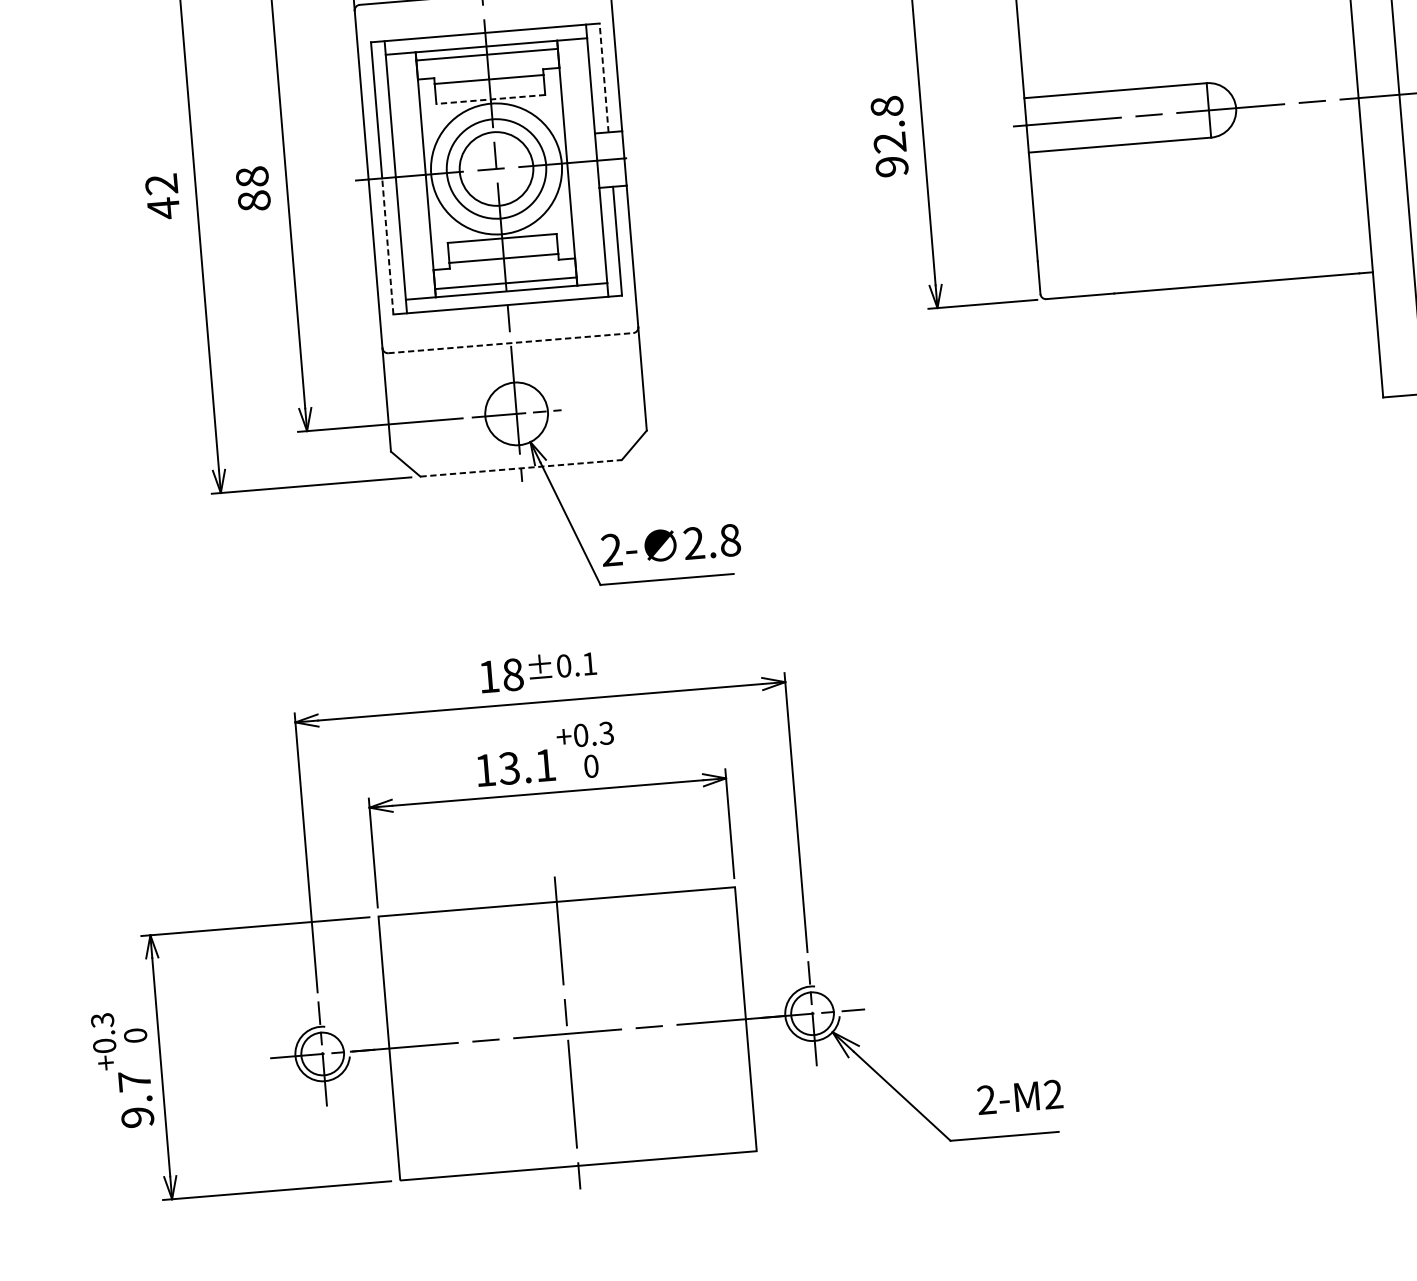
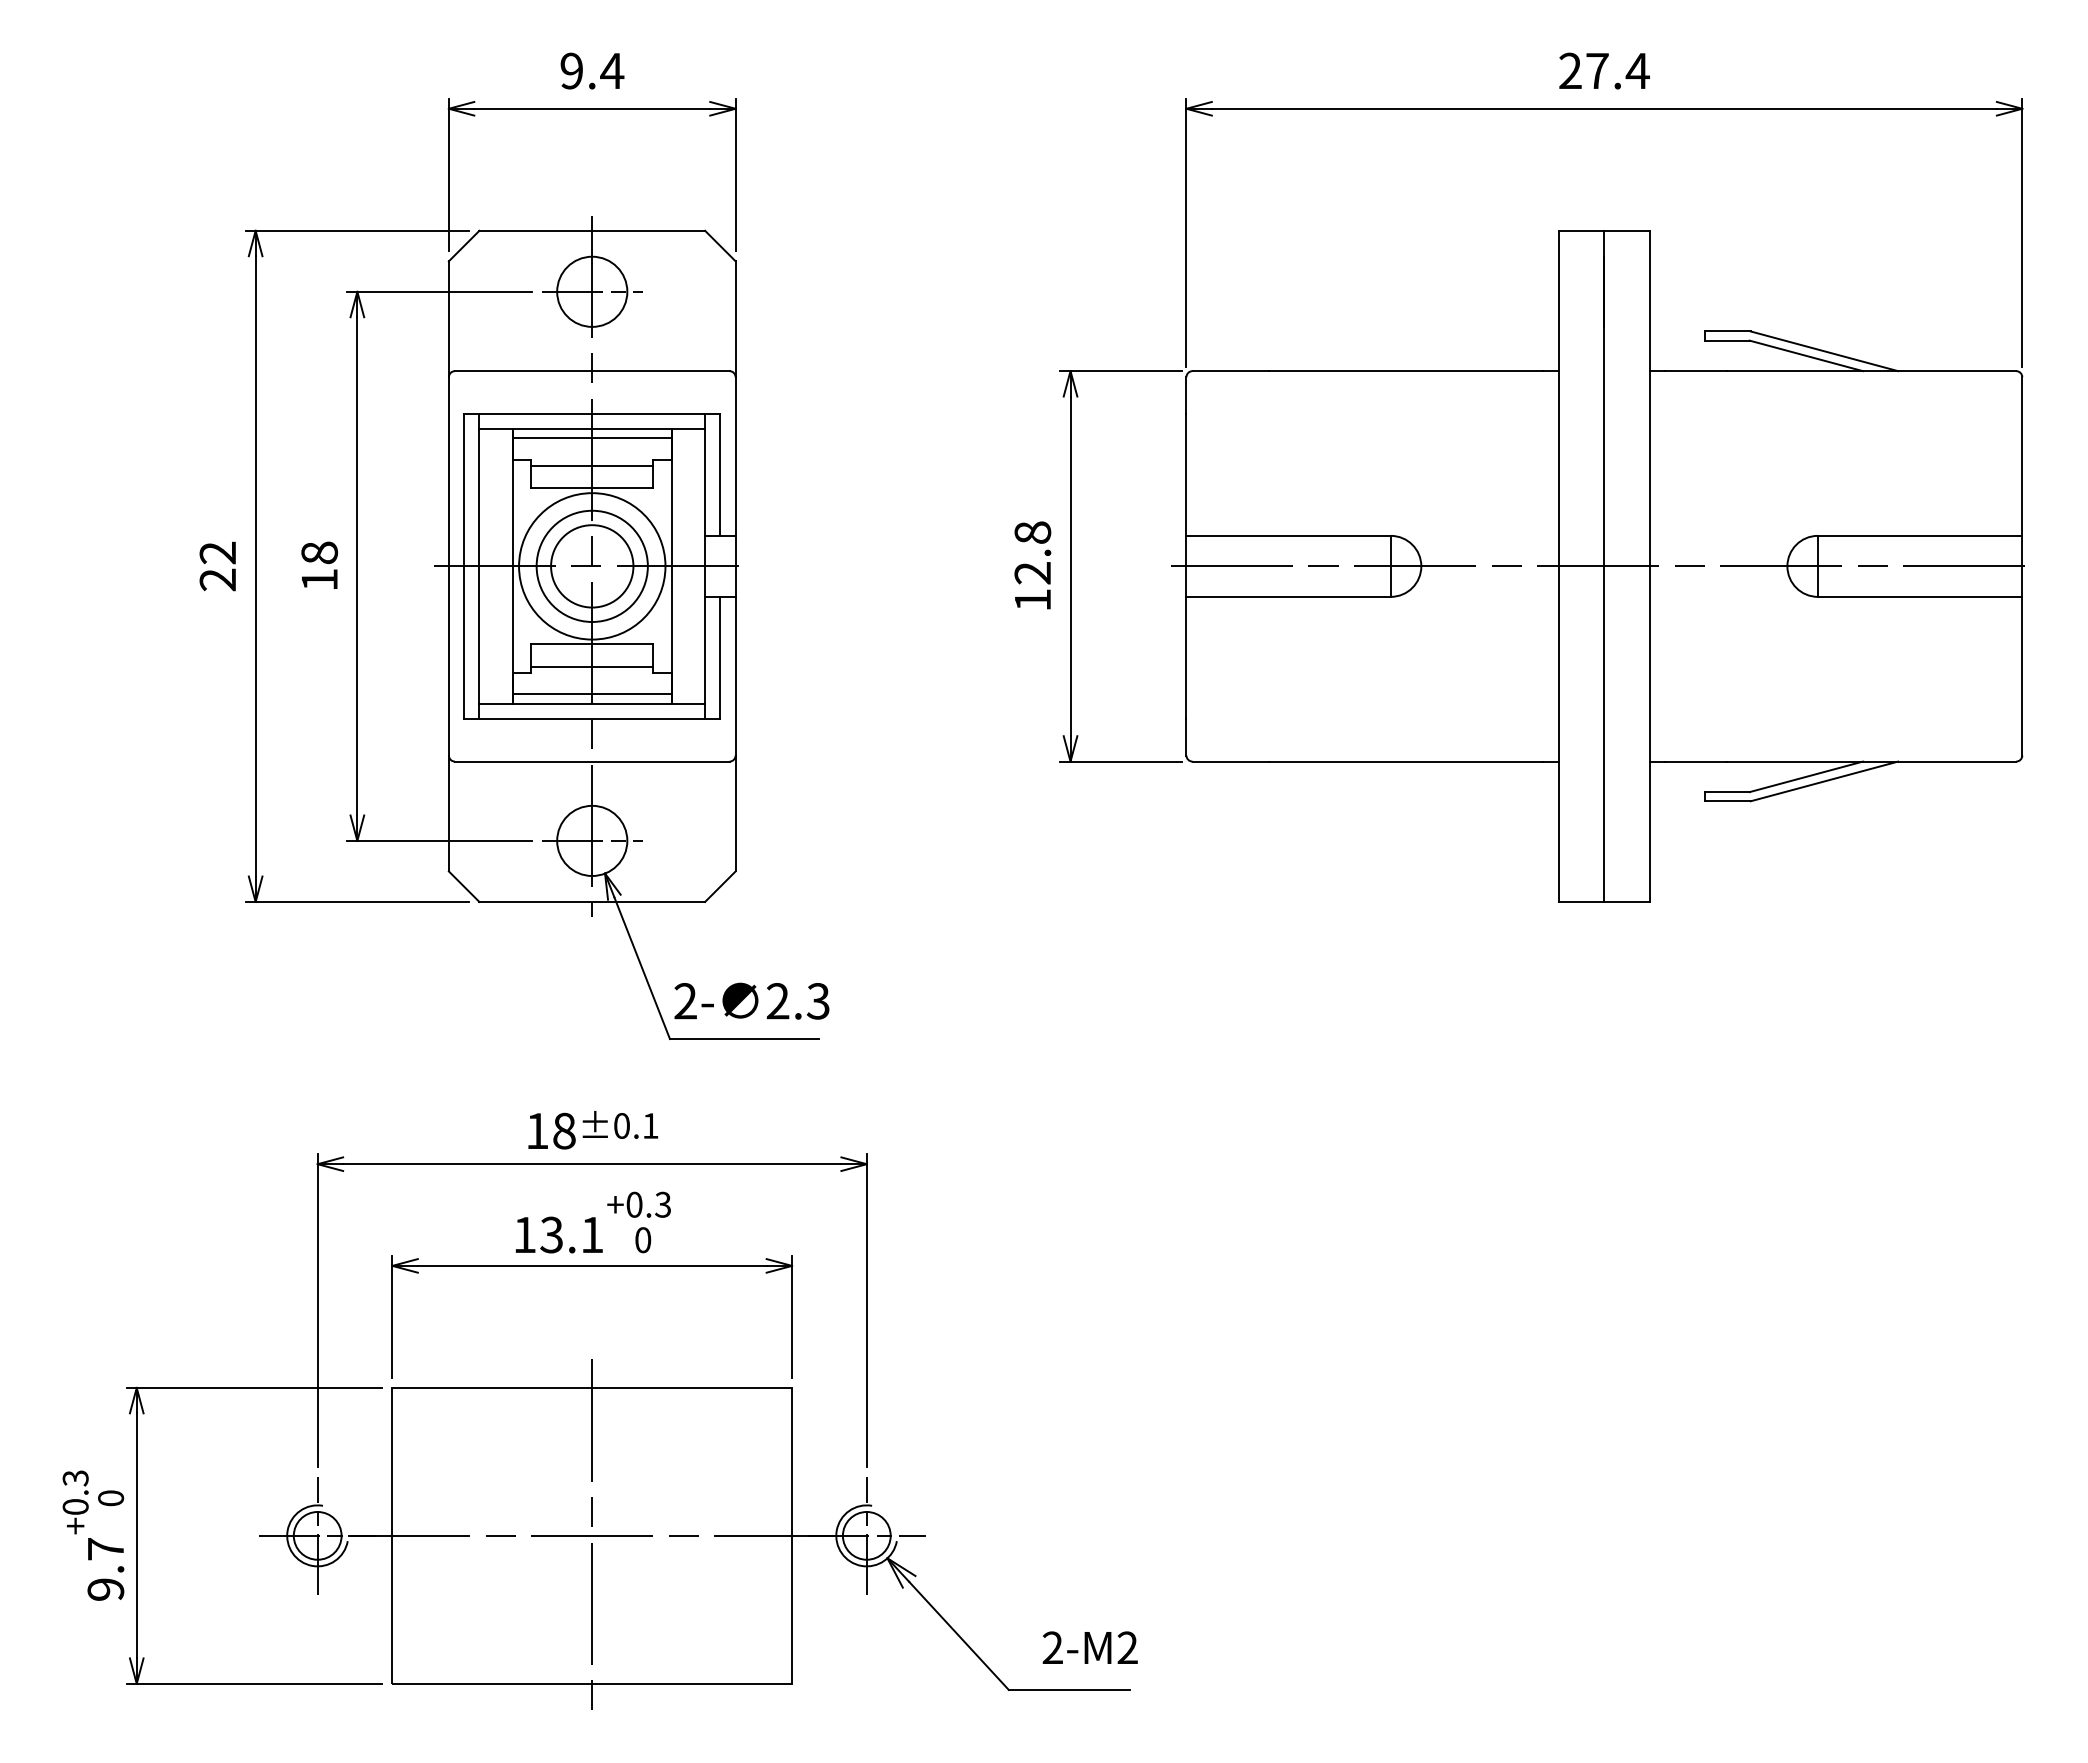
line: (604, 77) -> (720, 474), dashed -> solid
line: (490, 99) -> (591, 488), dashed -> solid
text: (891, 167) -> (1032, 600), 92.8 -> 12.8
text: (254, 200) -> (319, 579), 88 -> 18
text: (163, 208) -> (217, 579), 42 -> 22
line: (388, 246) -> (464, 642), dashed -> solid
line: (511, 343) -> (592, 761), dashed -> solid
line: (521, 467) -> (592, 901), dashed -> solid
text: (729, 540) -> (817, 1001), 2.8 -> 2.3

